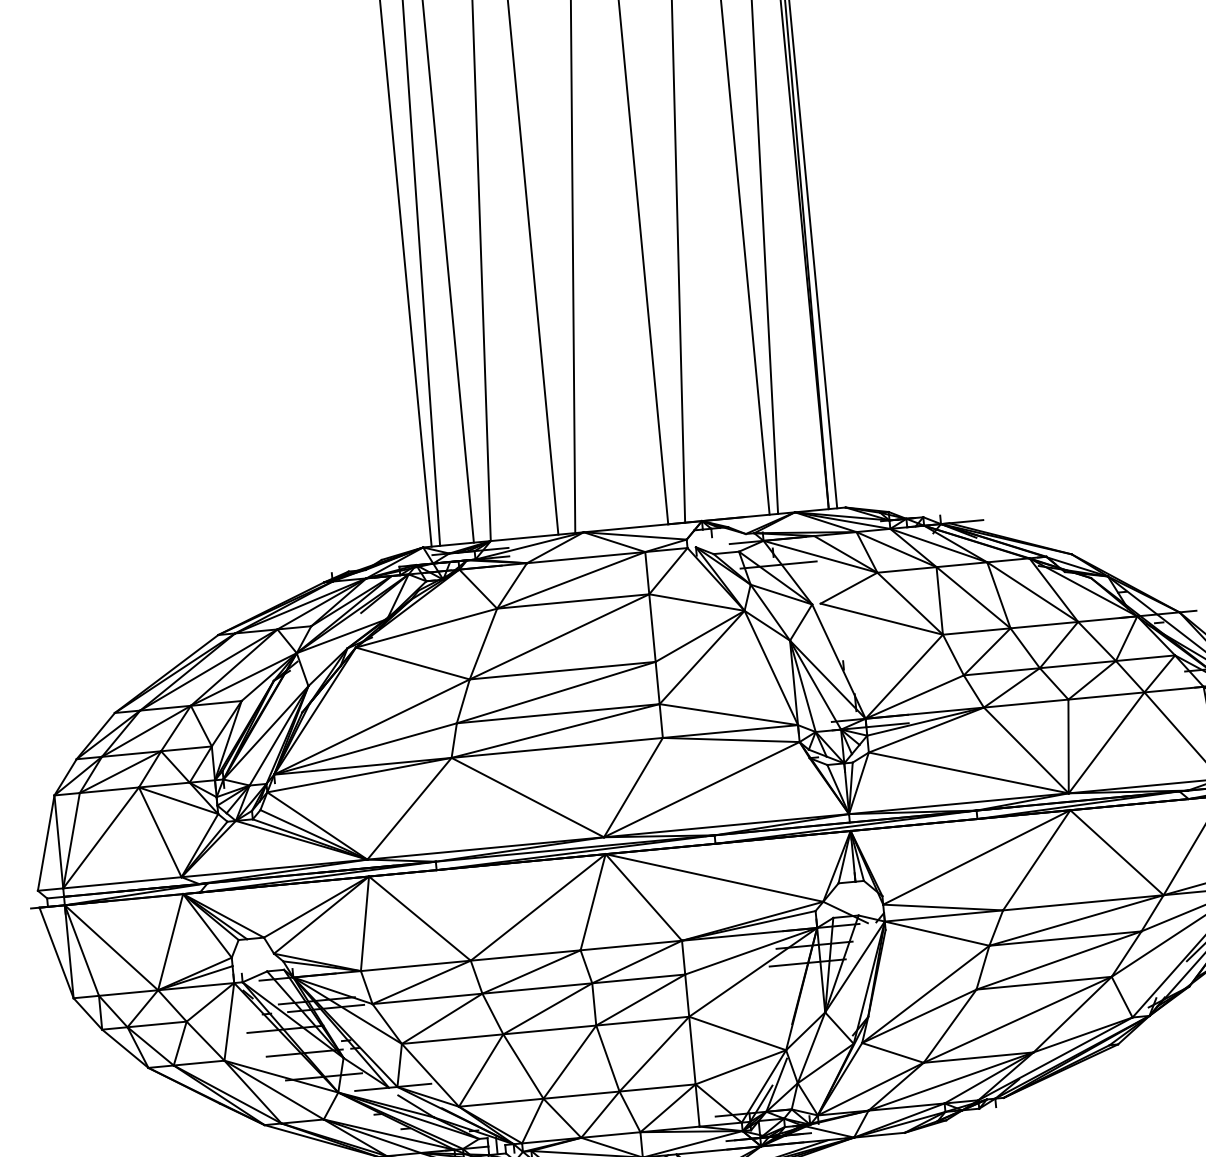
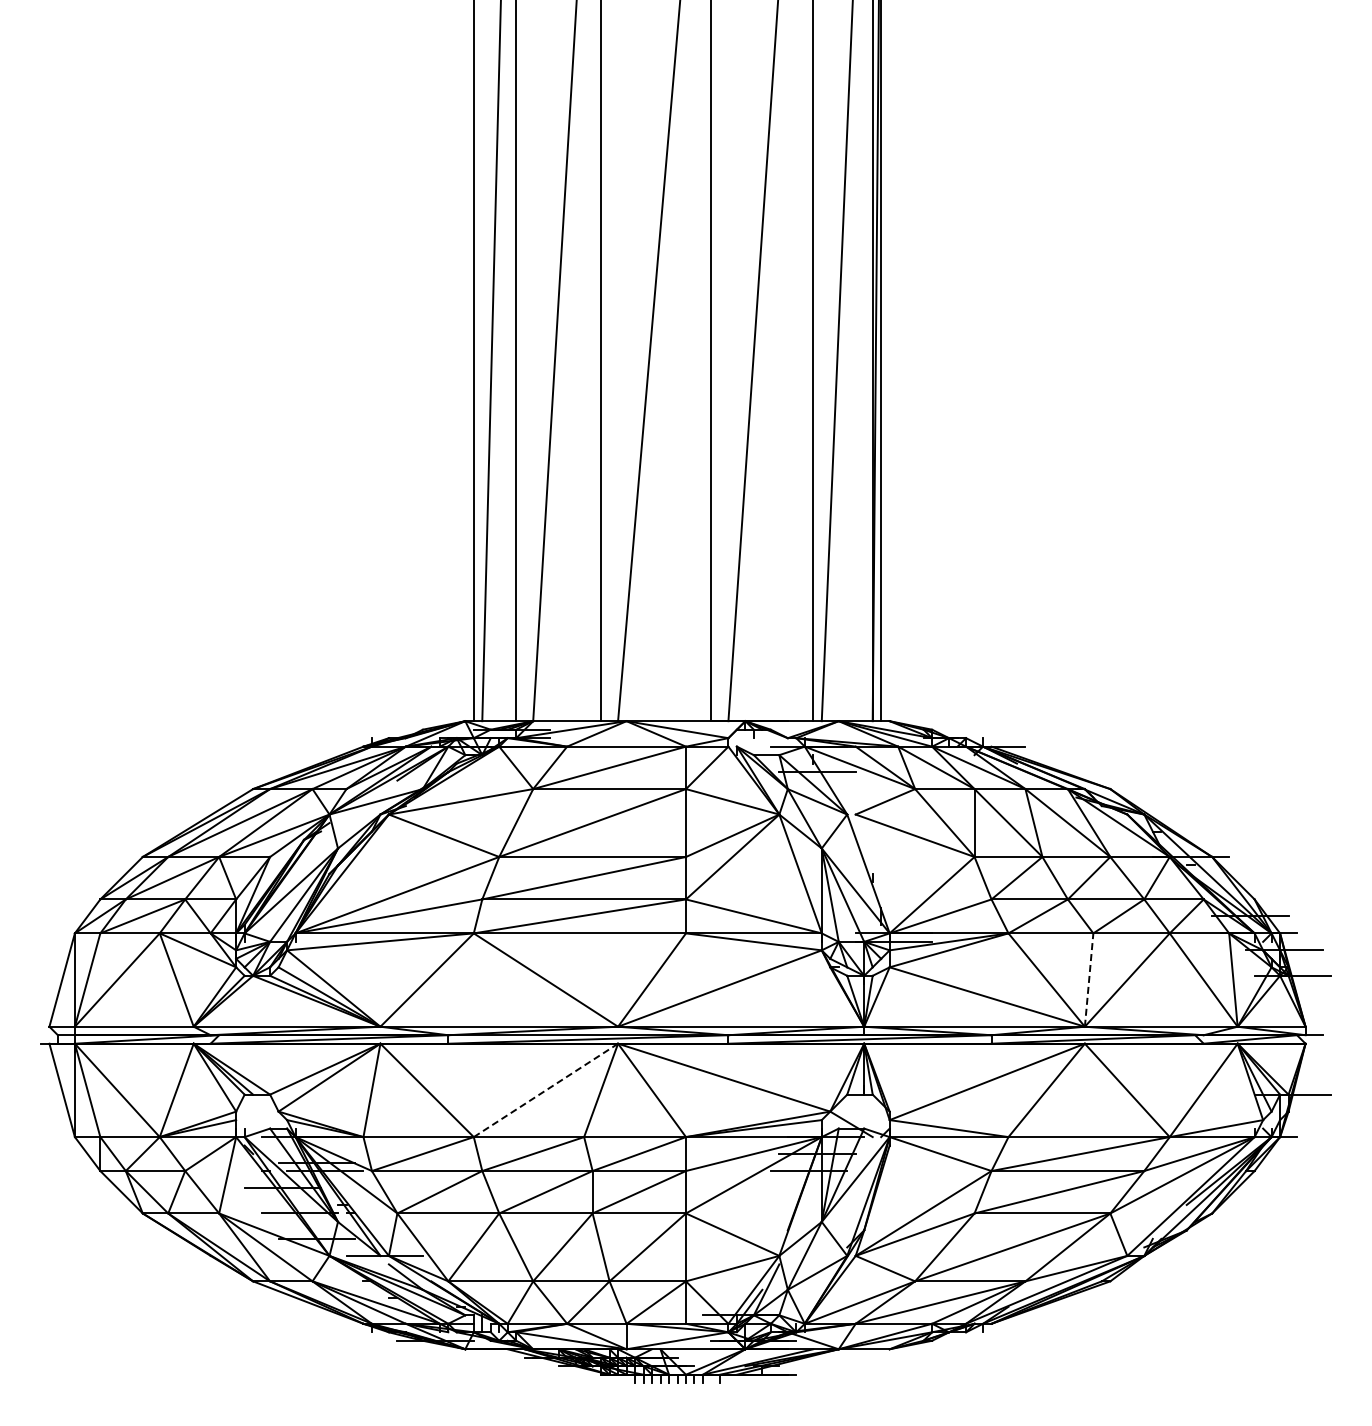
line: (1069, 746) -> (1089, 980), solid -> dashed
line: (537, 907) -> (545, 1090), solid -> dashed

